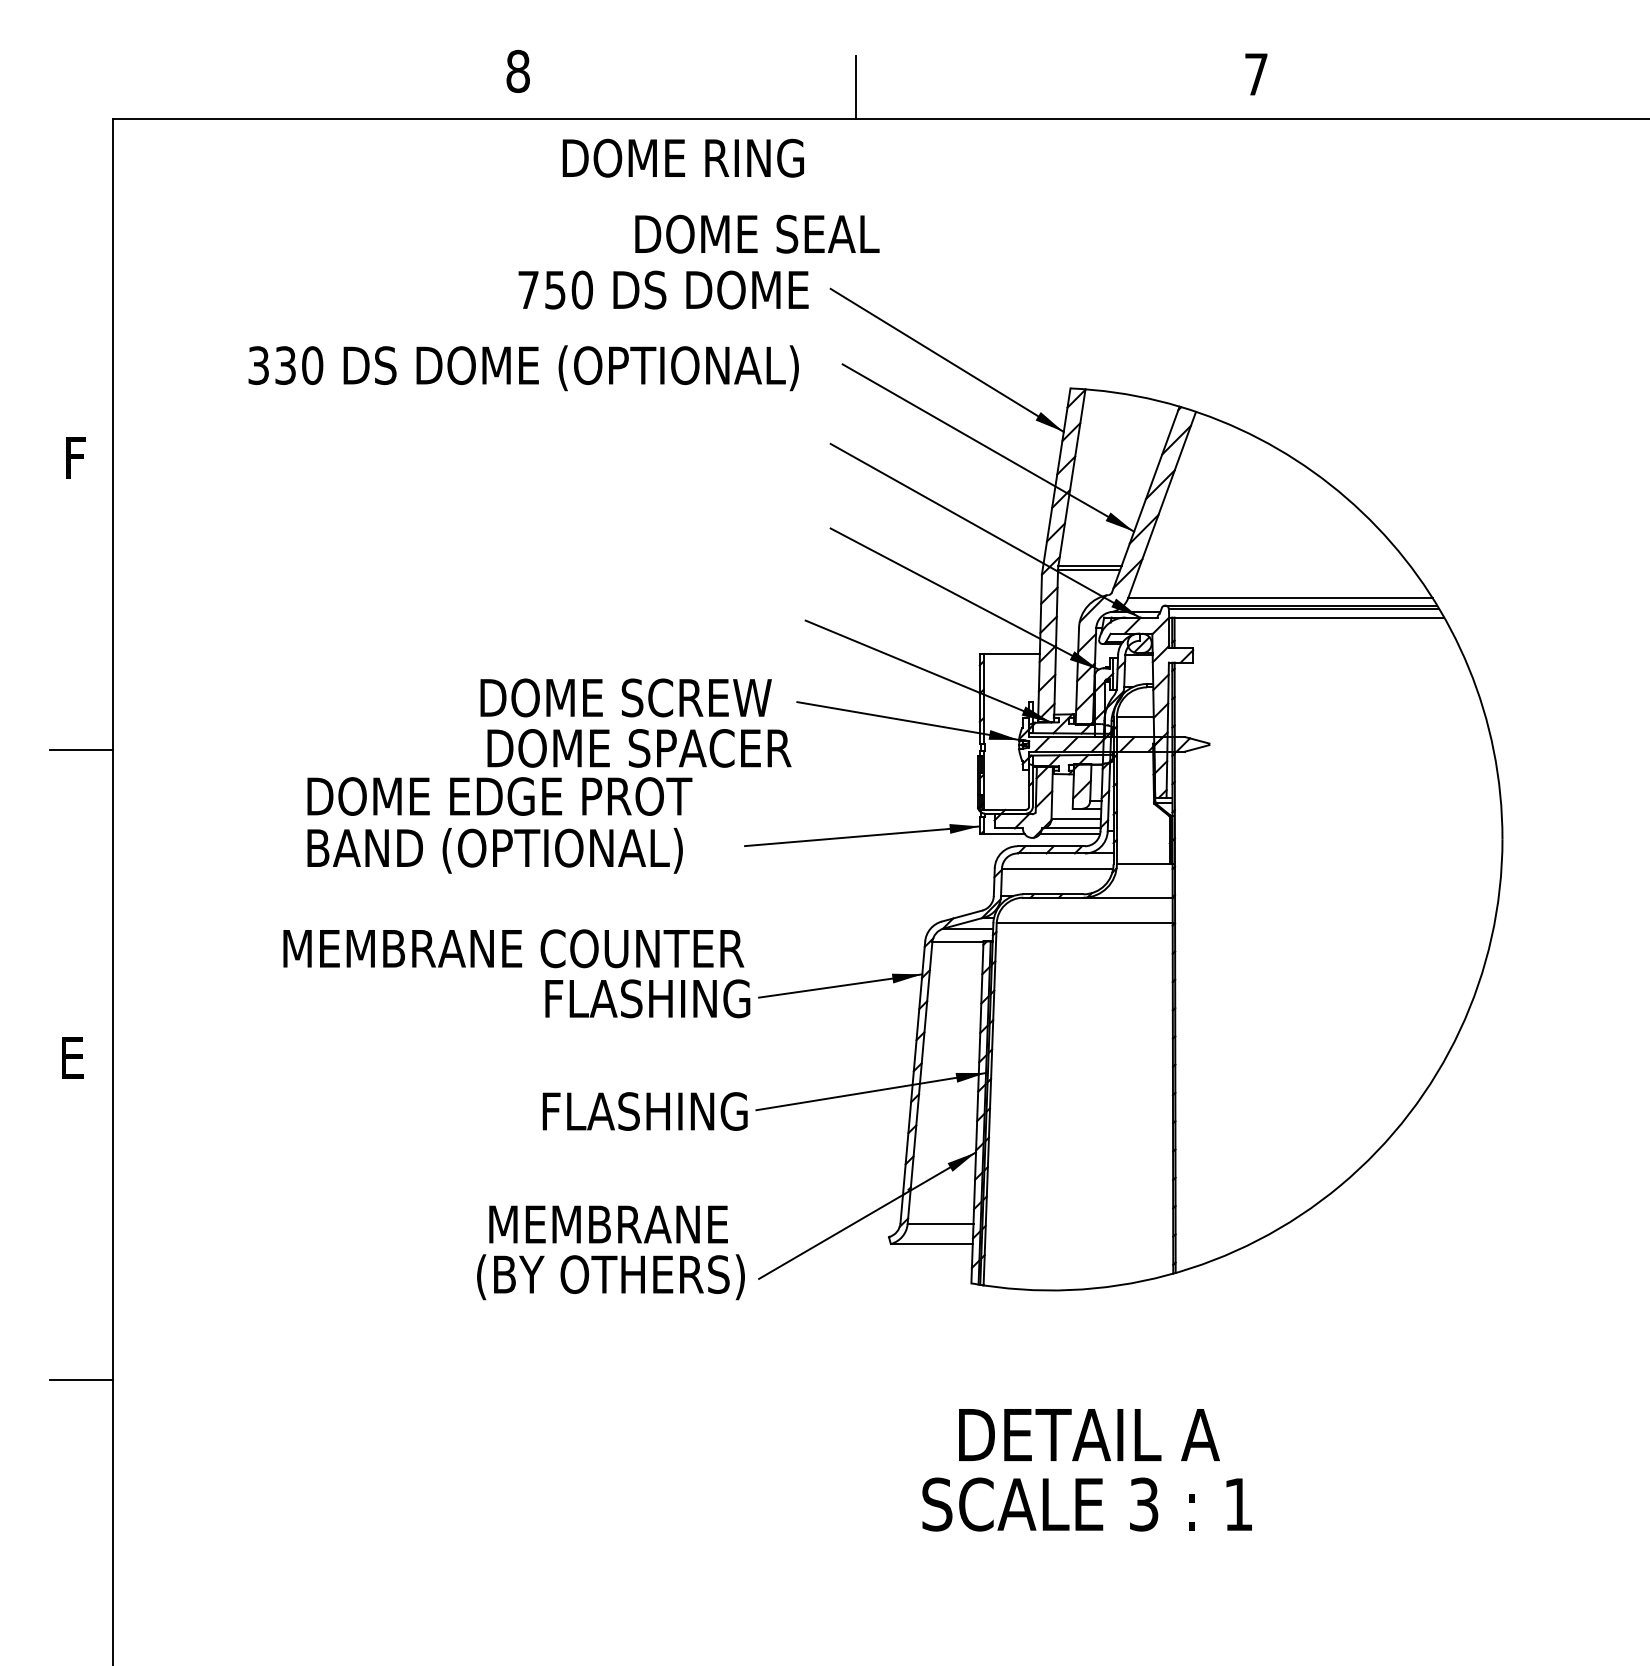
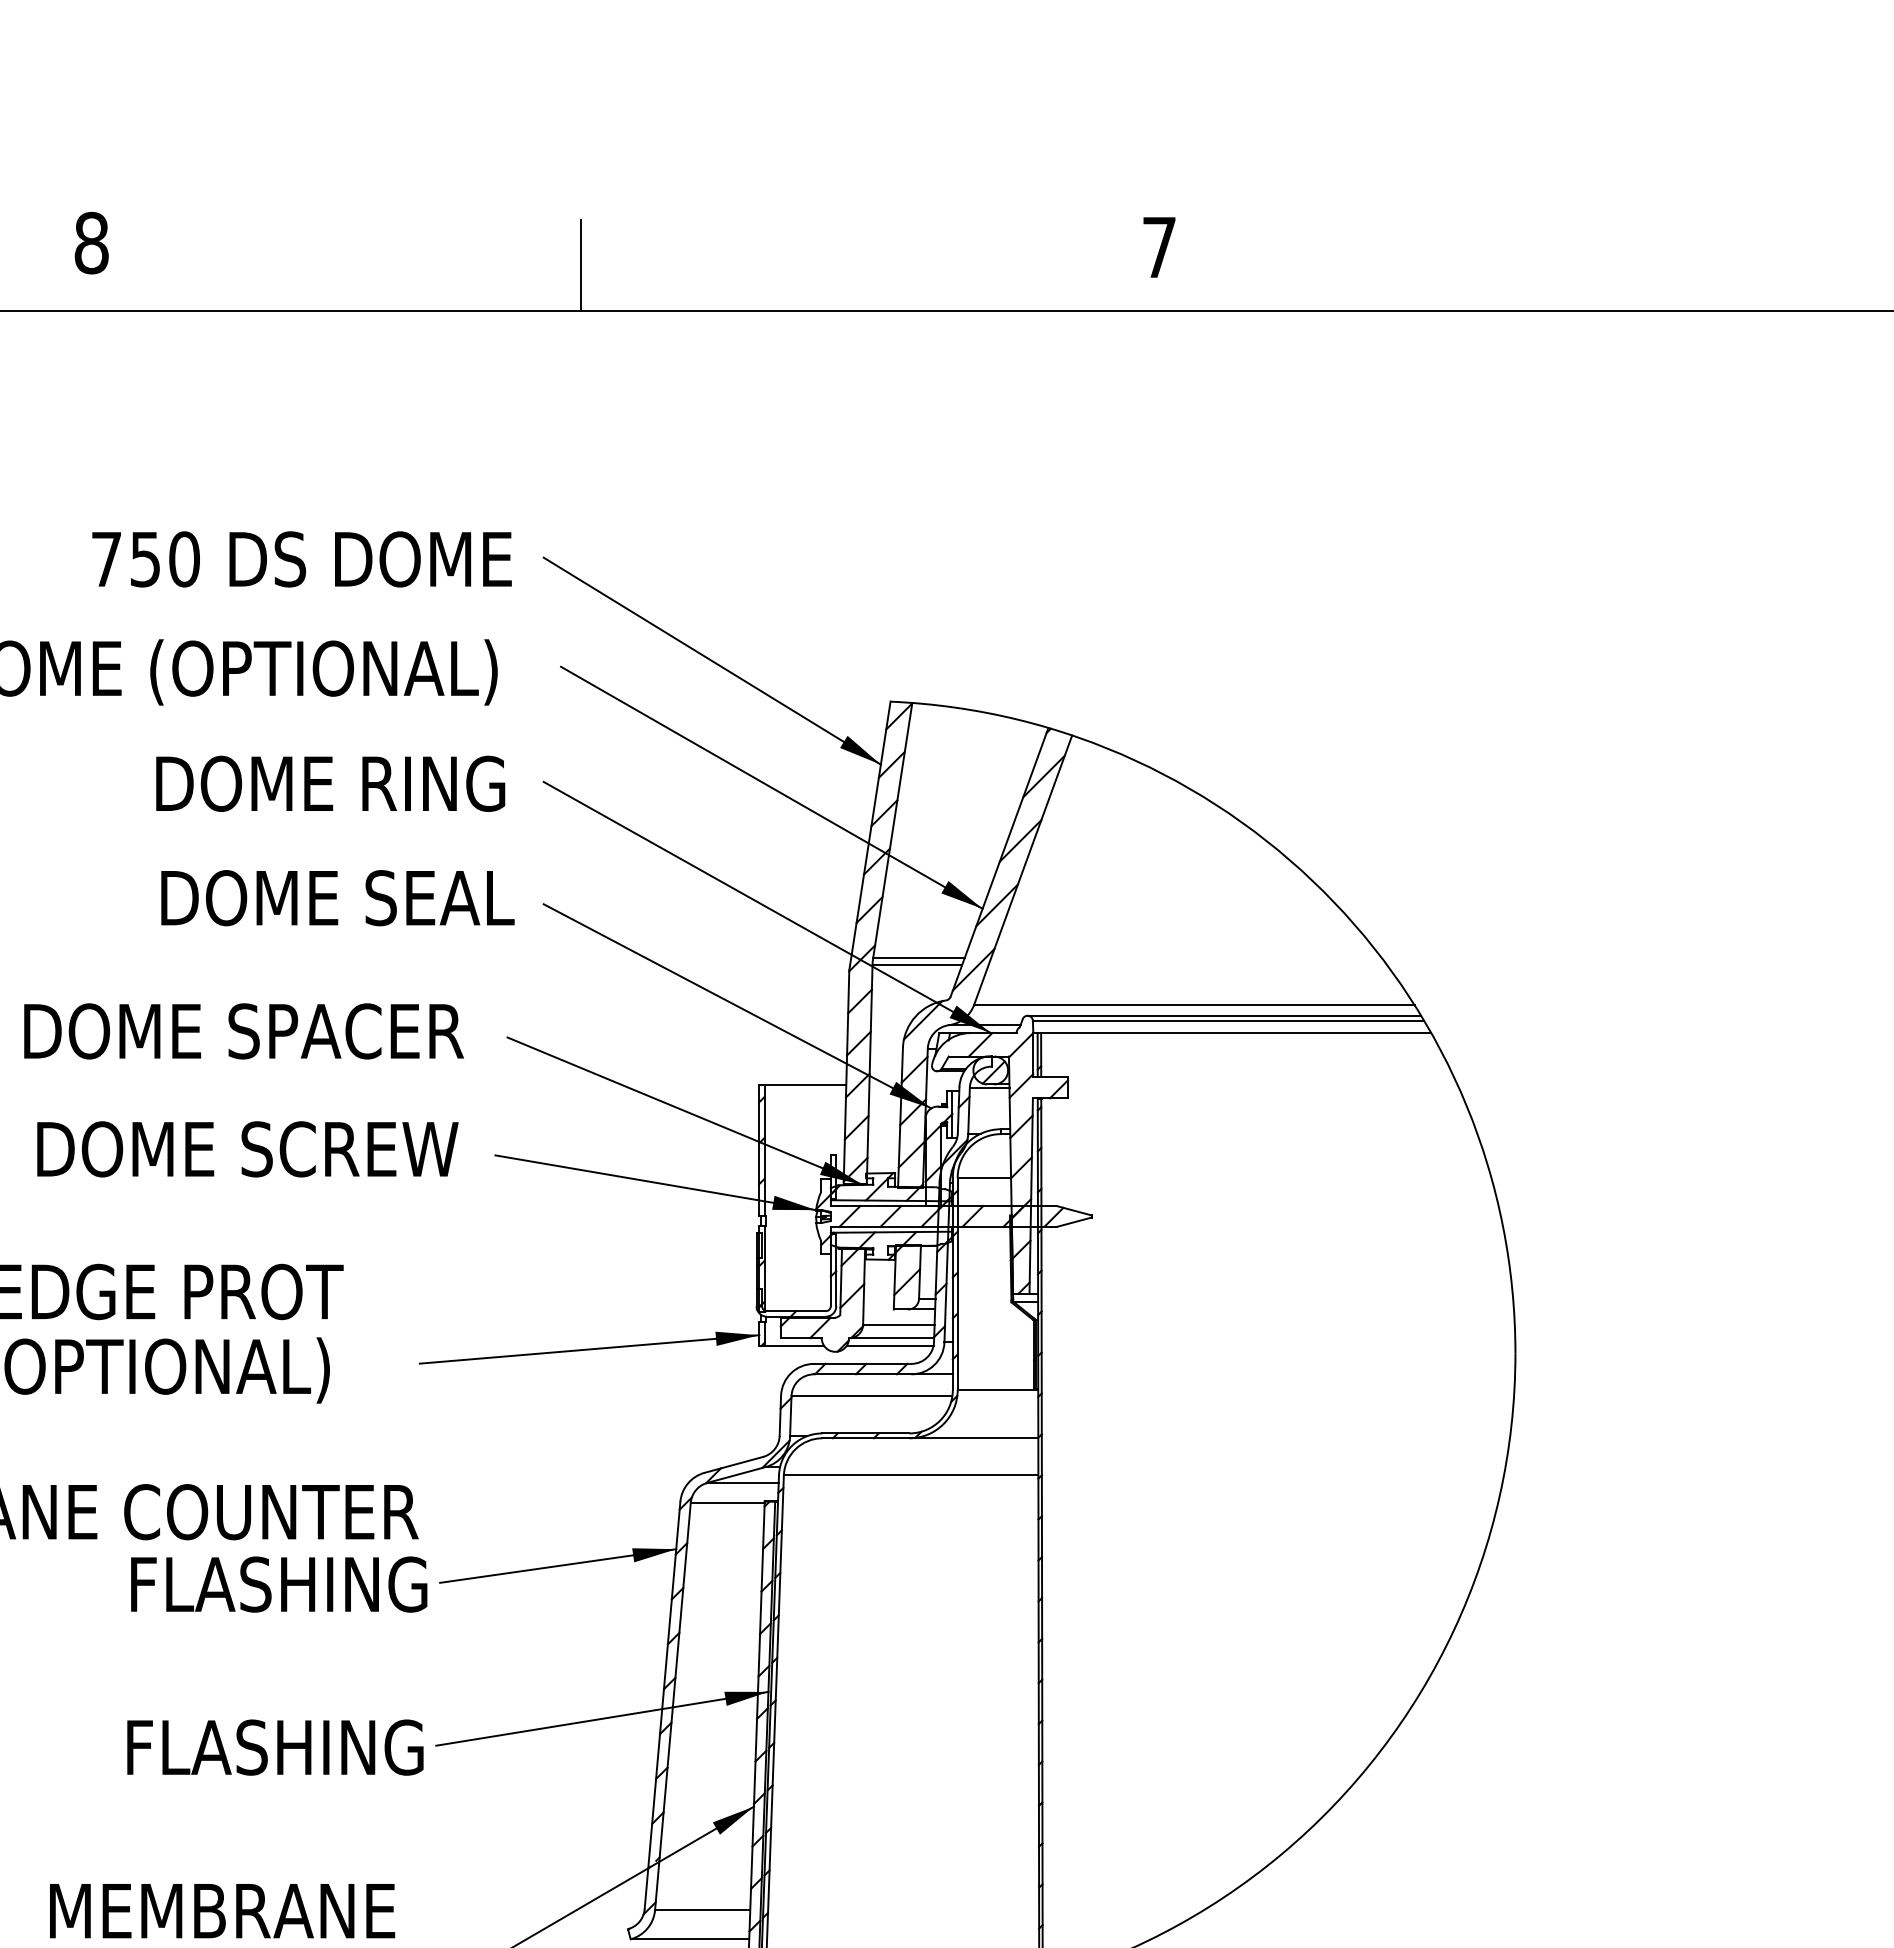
text: (682, 157) -> (329, 782), moved
text: (757, 233) -> (338, 897), moved
text: (639, 748) -> (244, 1031), moved

